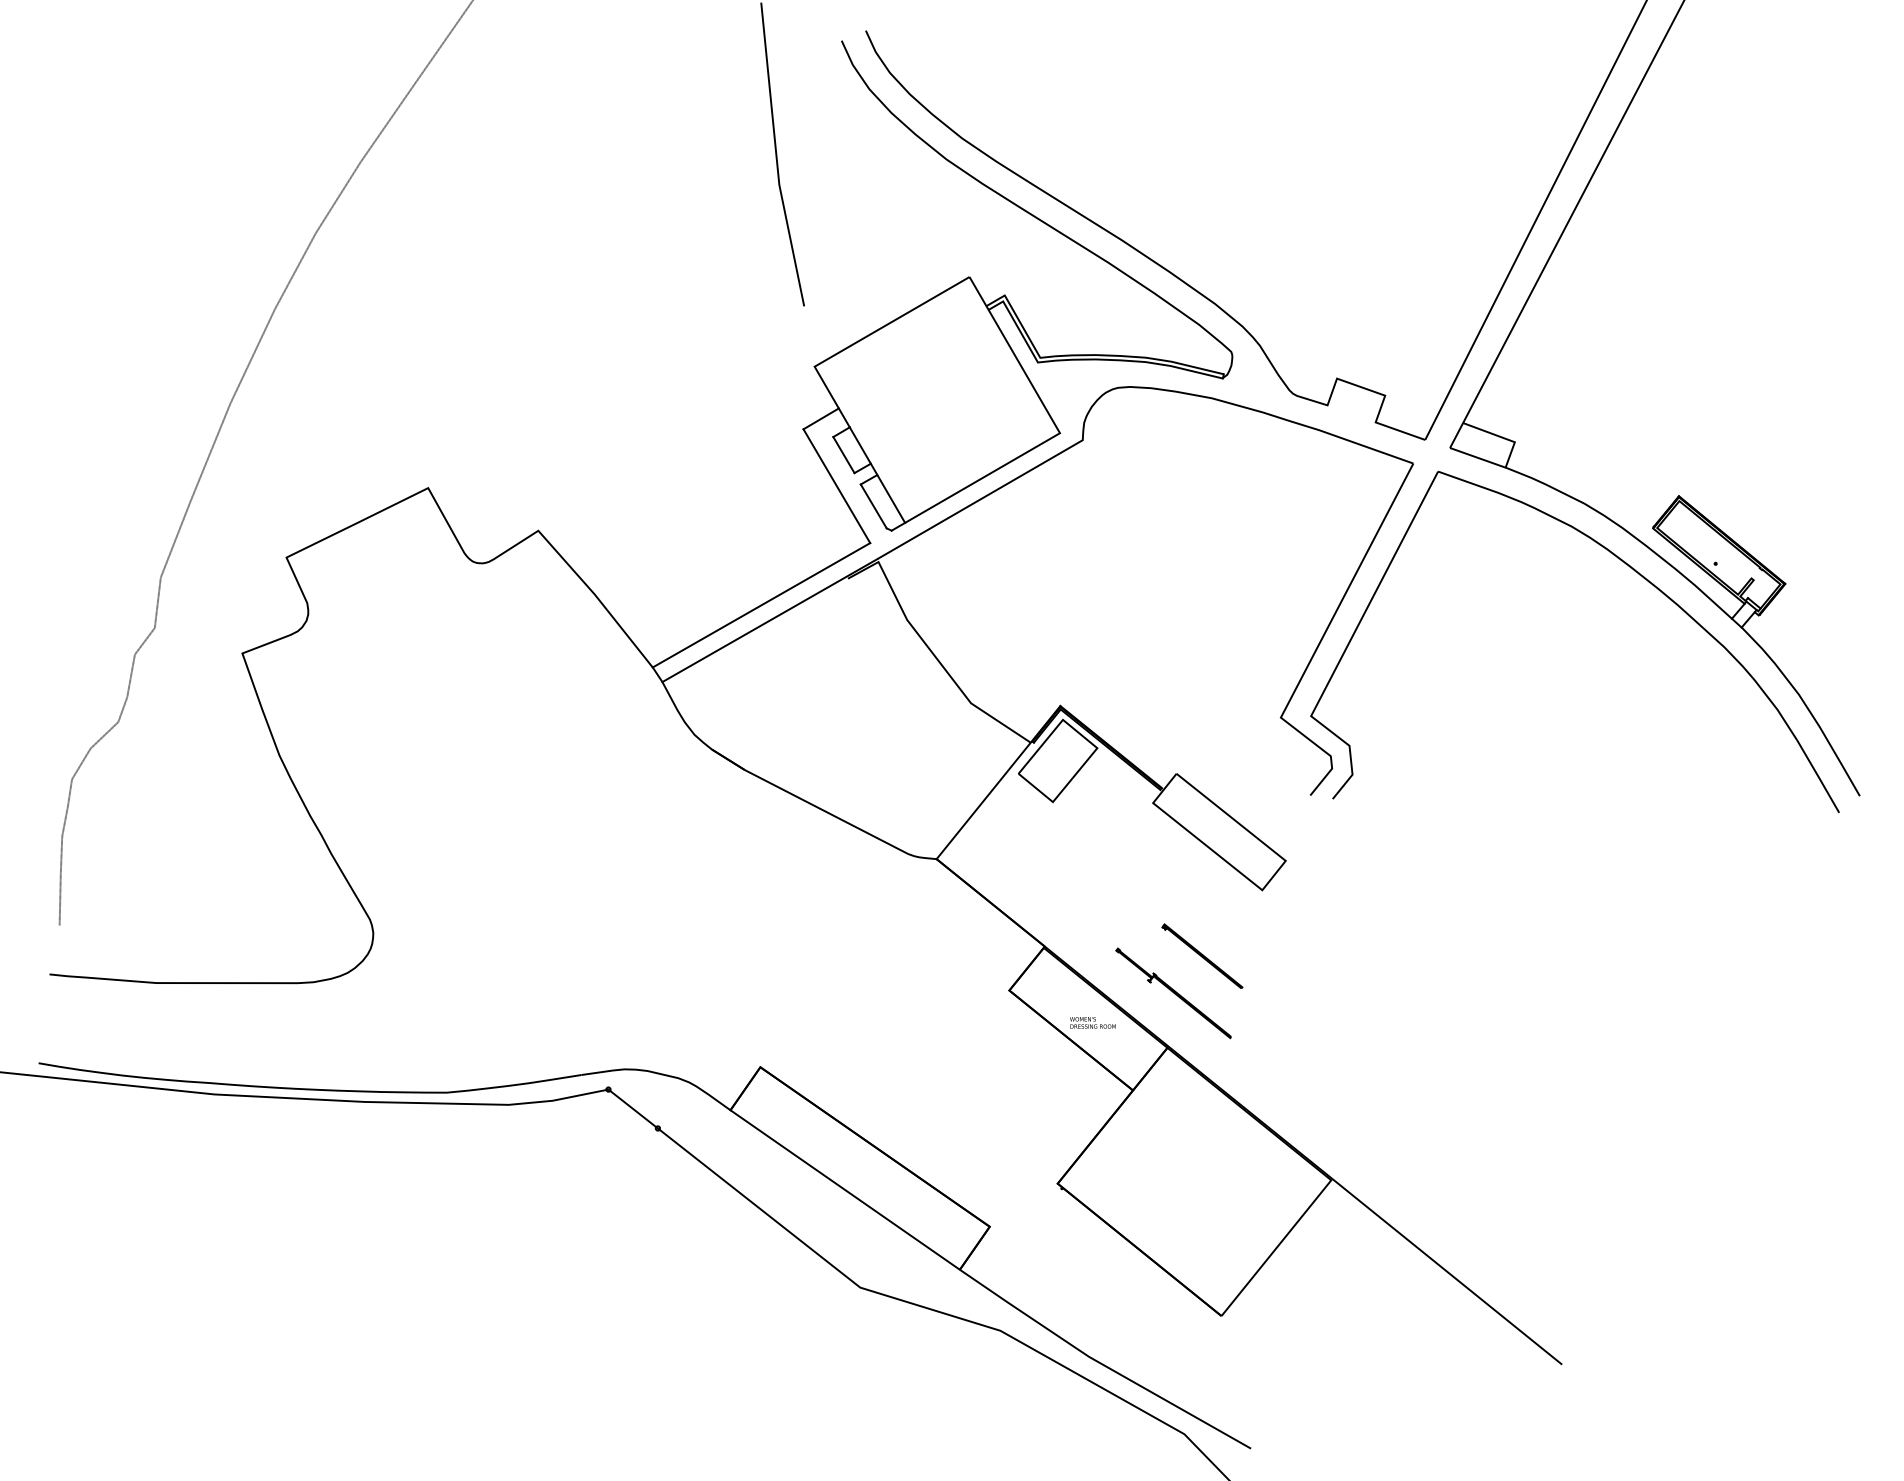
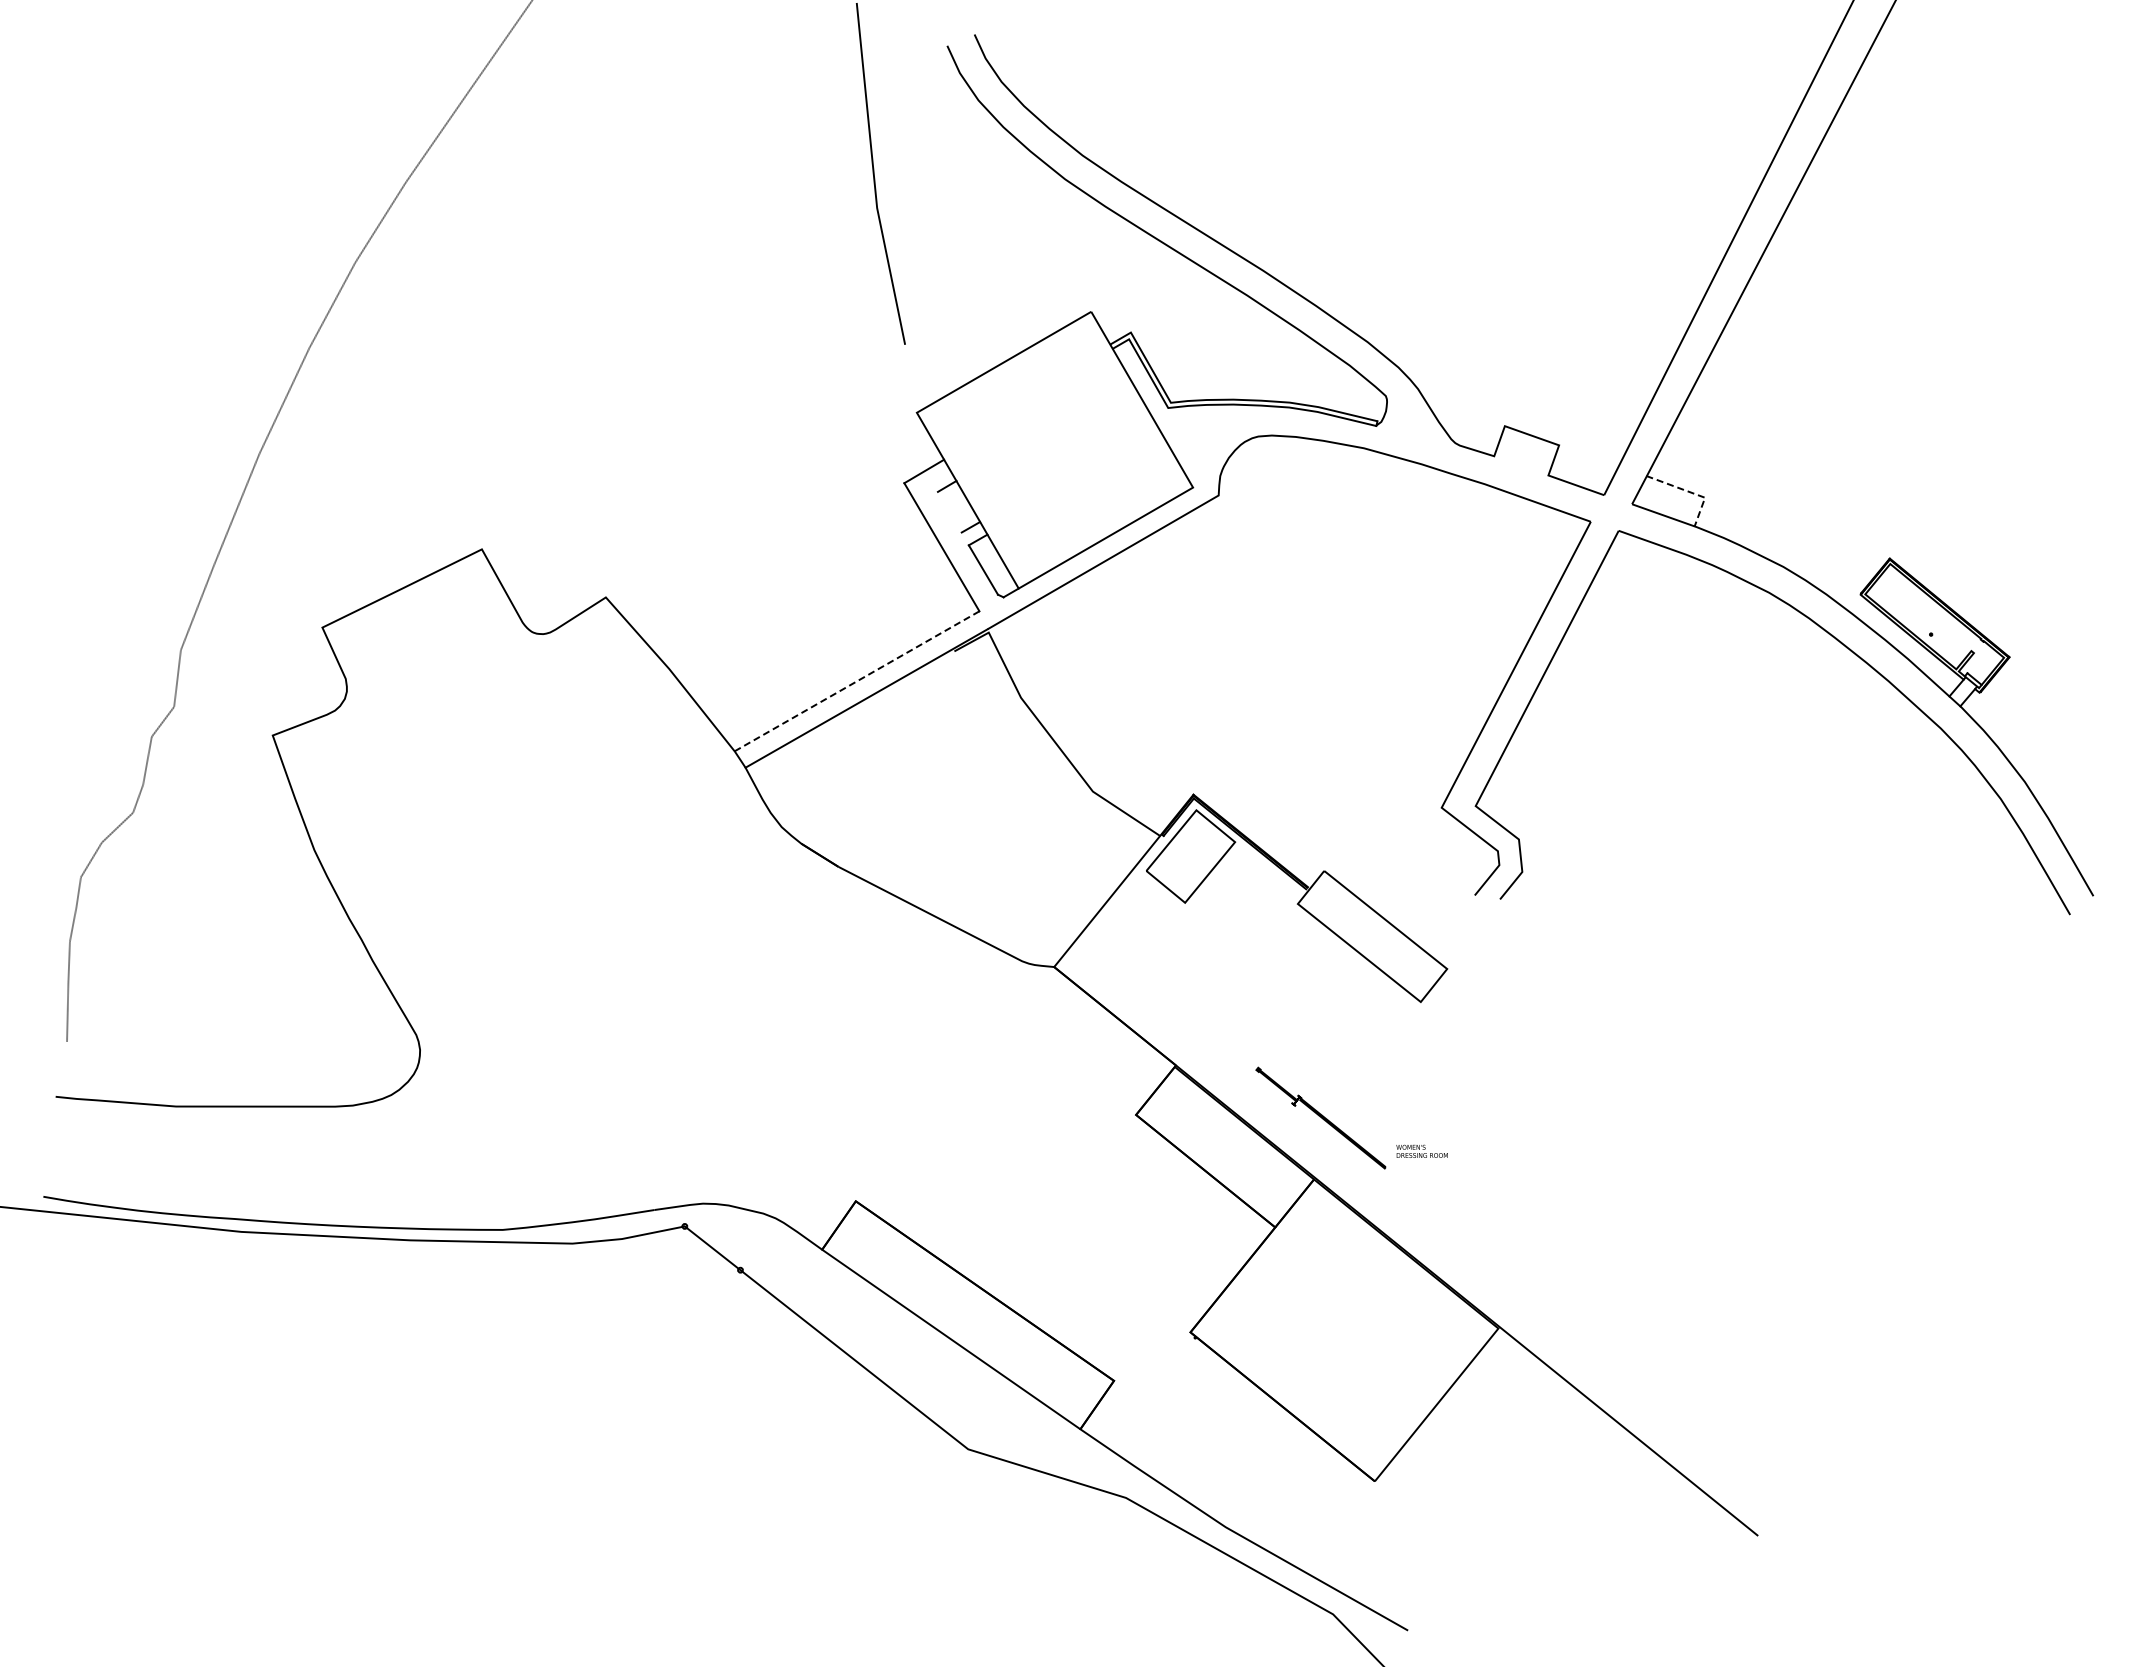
line: (1502, 437) -> (1691, 492), solid -> dashed
line: (843, 454) -> (949, 511), removed
line: (761, 605) -> (857, 681), solid -> dashed
part: (1202, 955) -> (1353, 1075), removed
text: (1092, 1022) -> (1421, 1150), moved

